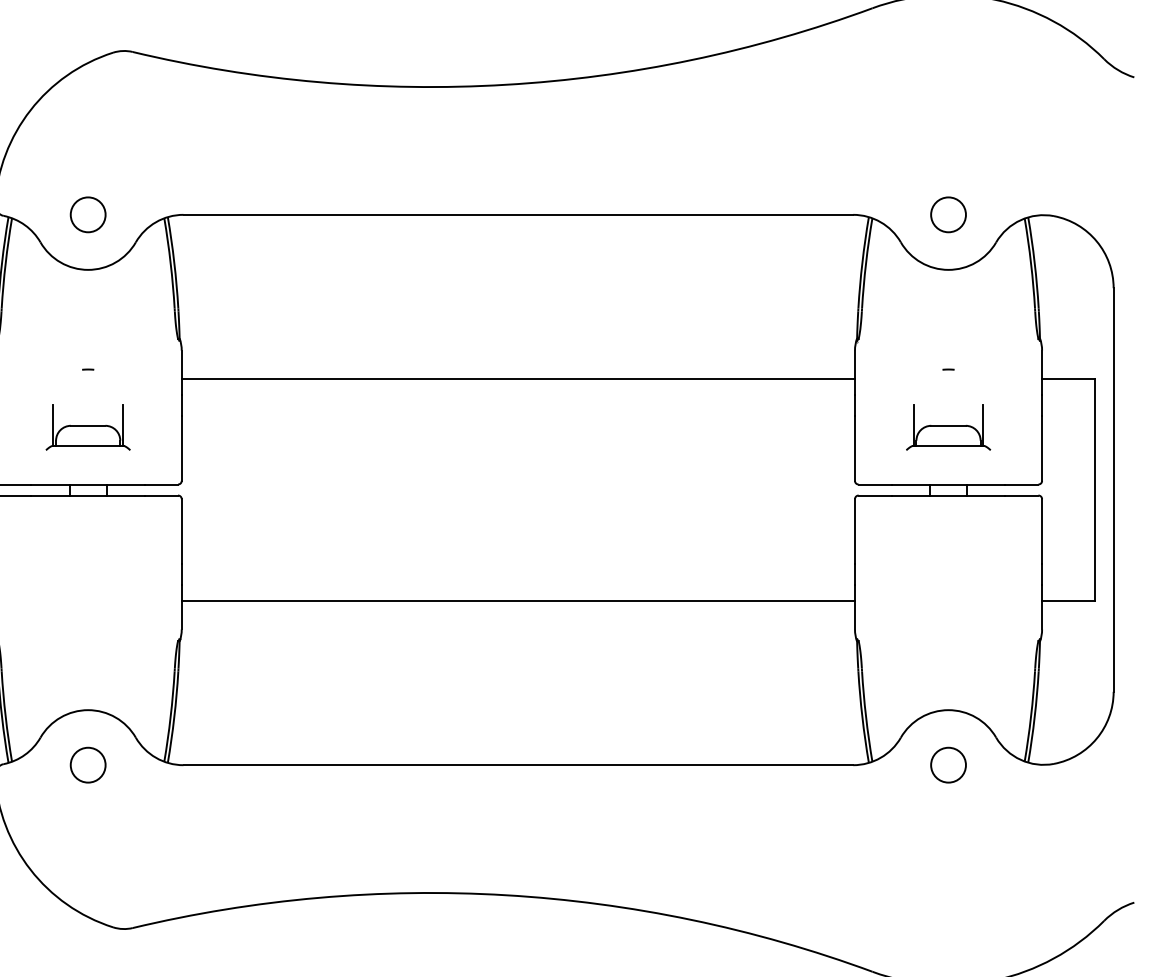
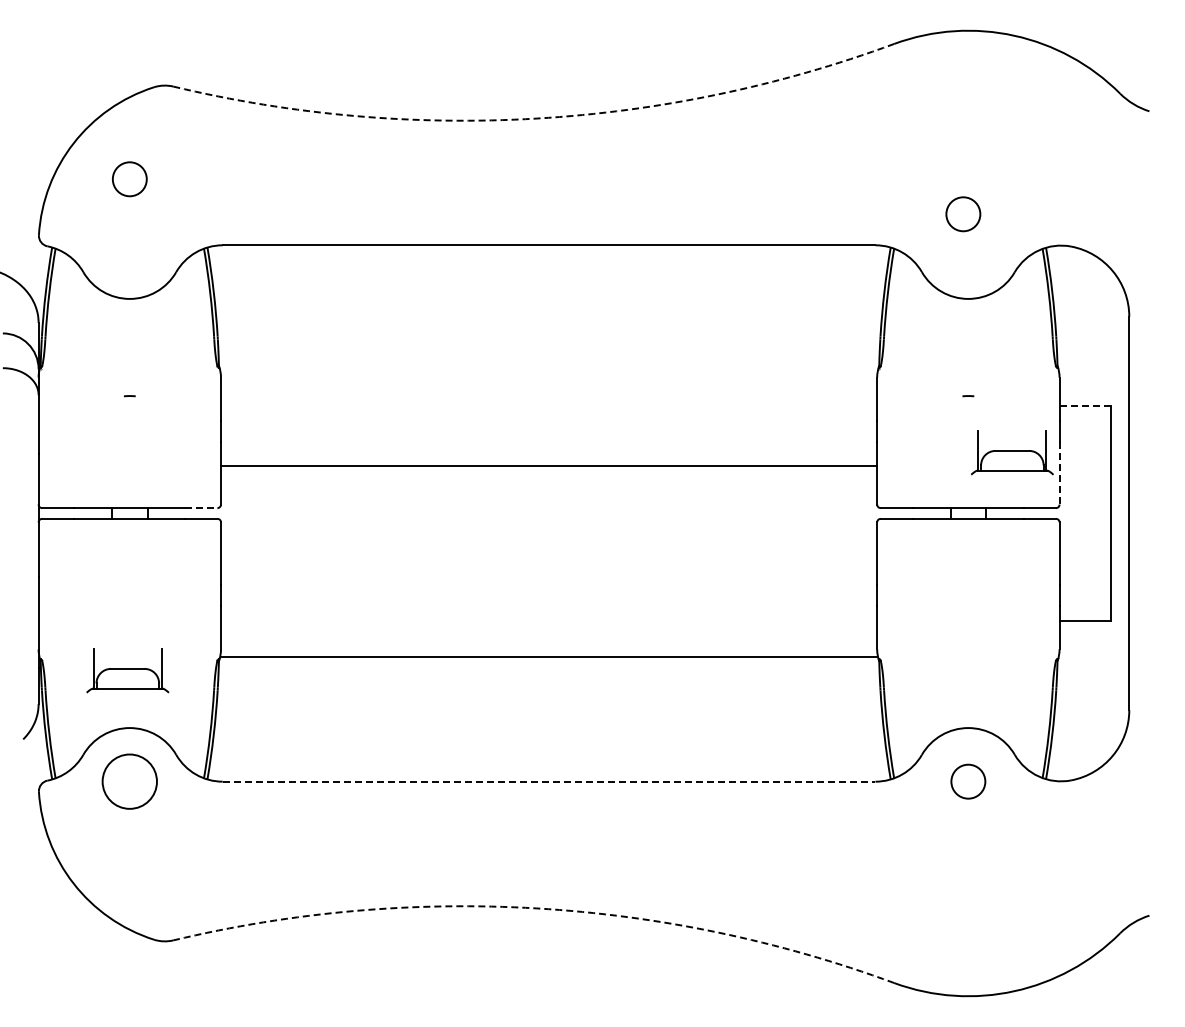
arc: (505, 84) -> (536, 118), solid -> dashed
circle: (87, 215) -> (129, 179), moved
circle: (948, 215) -> (963, 214), moved
line: (518, 379) -> (549, 465), moved
line: (1068, 379) -> (1085, 405), solid -> dashed
part: (87, 427) -> (127, 670), moved
part: (948, 427) -> (1012, 452), moved
line: (1042, 448) -> (1059, 473), solid -> dashed
line: (161, 484) -> (201, 508), solid -> dashed
line: (518, 600) -> (549, 657), moved
circle: (87, 764) -> (129, 781), size x1.6
line: (518, 764) -> (549, 781), solid -> dashed
arc: (505, 895) -> (536, 908), solid -> dashed

